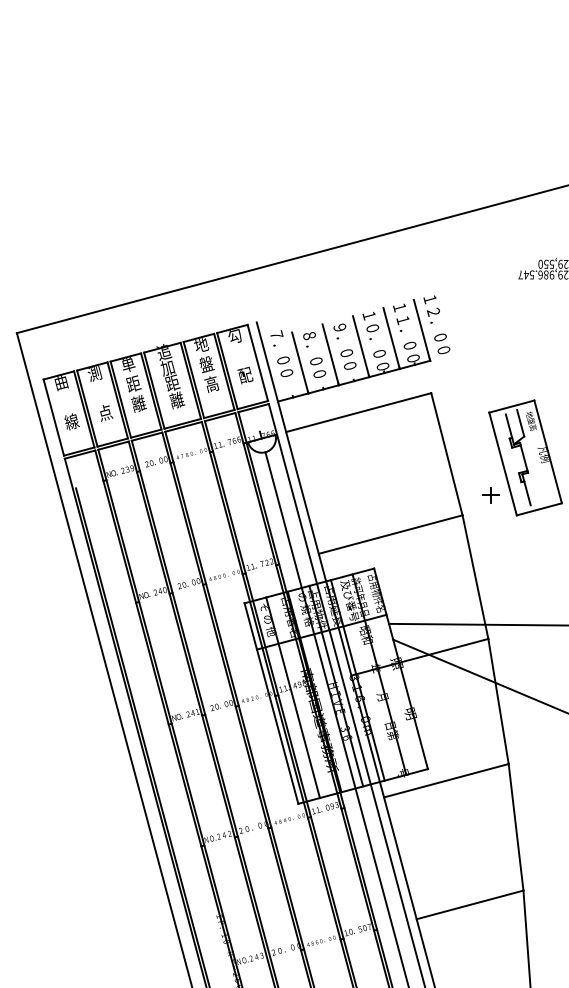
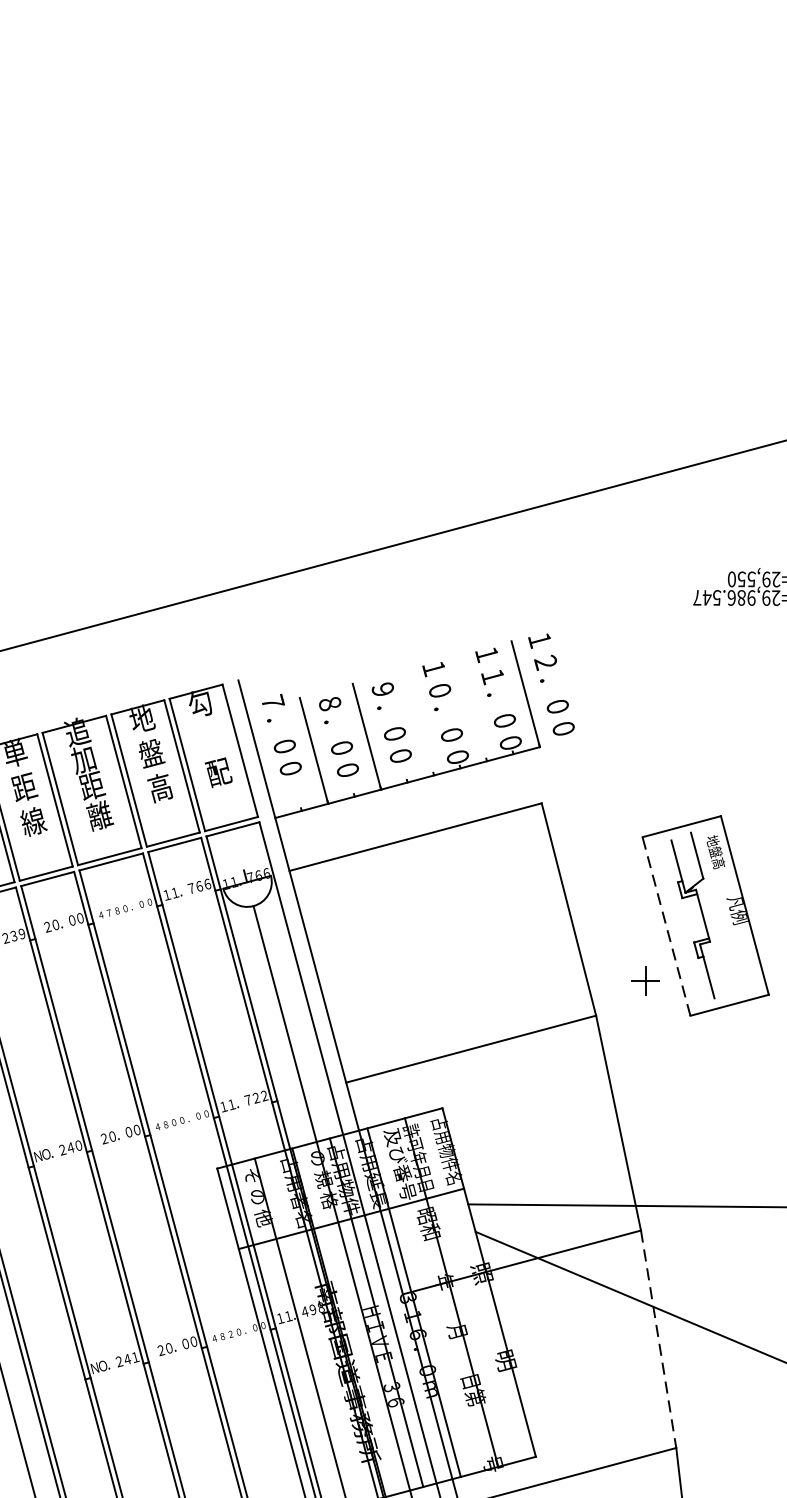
line: (391, 338) -> (472, 708), removed
line: (361, 346) -> (420, 722), removed
text: (137, 403) -> (31, 821), 離 -> 線
line: (502, 463) -> (665, 925), solid -> dashed
line: (498, 701) -> (658, 1339), solid -> dashed

